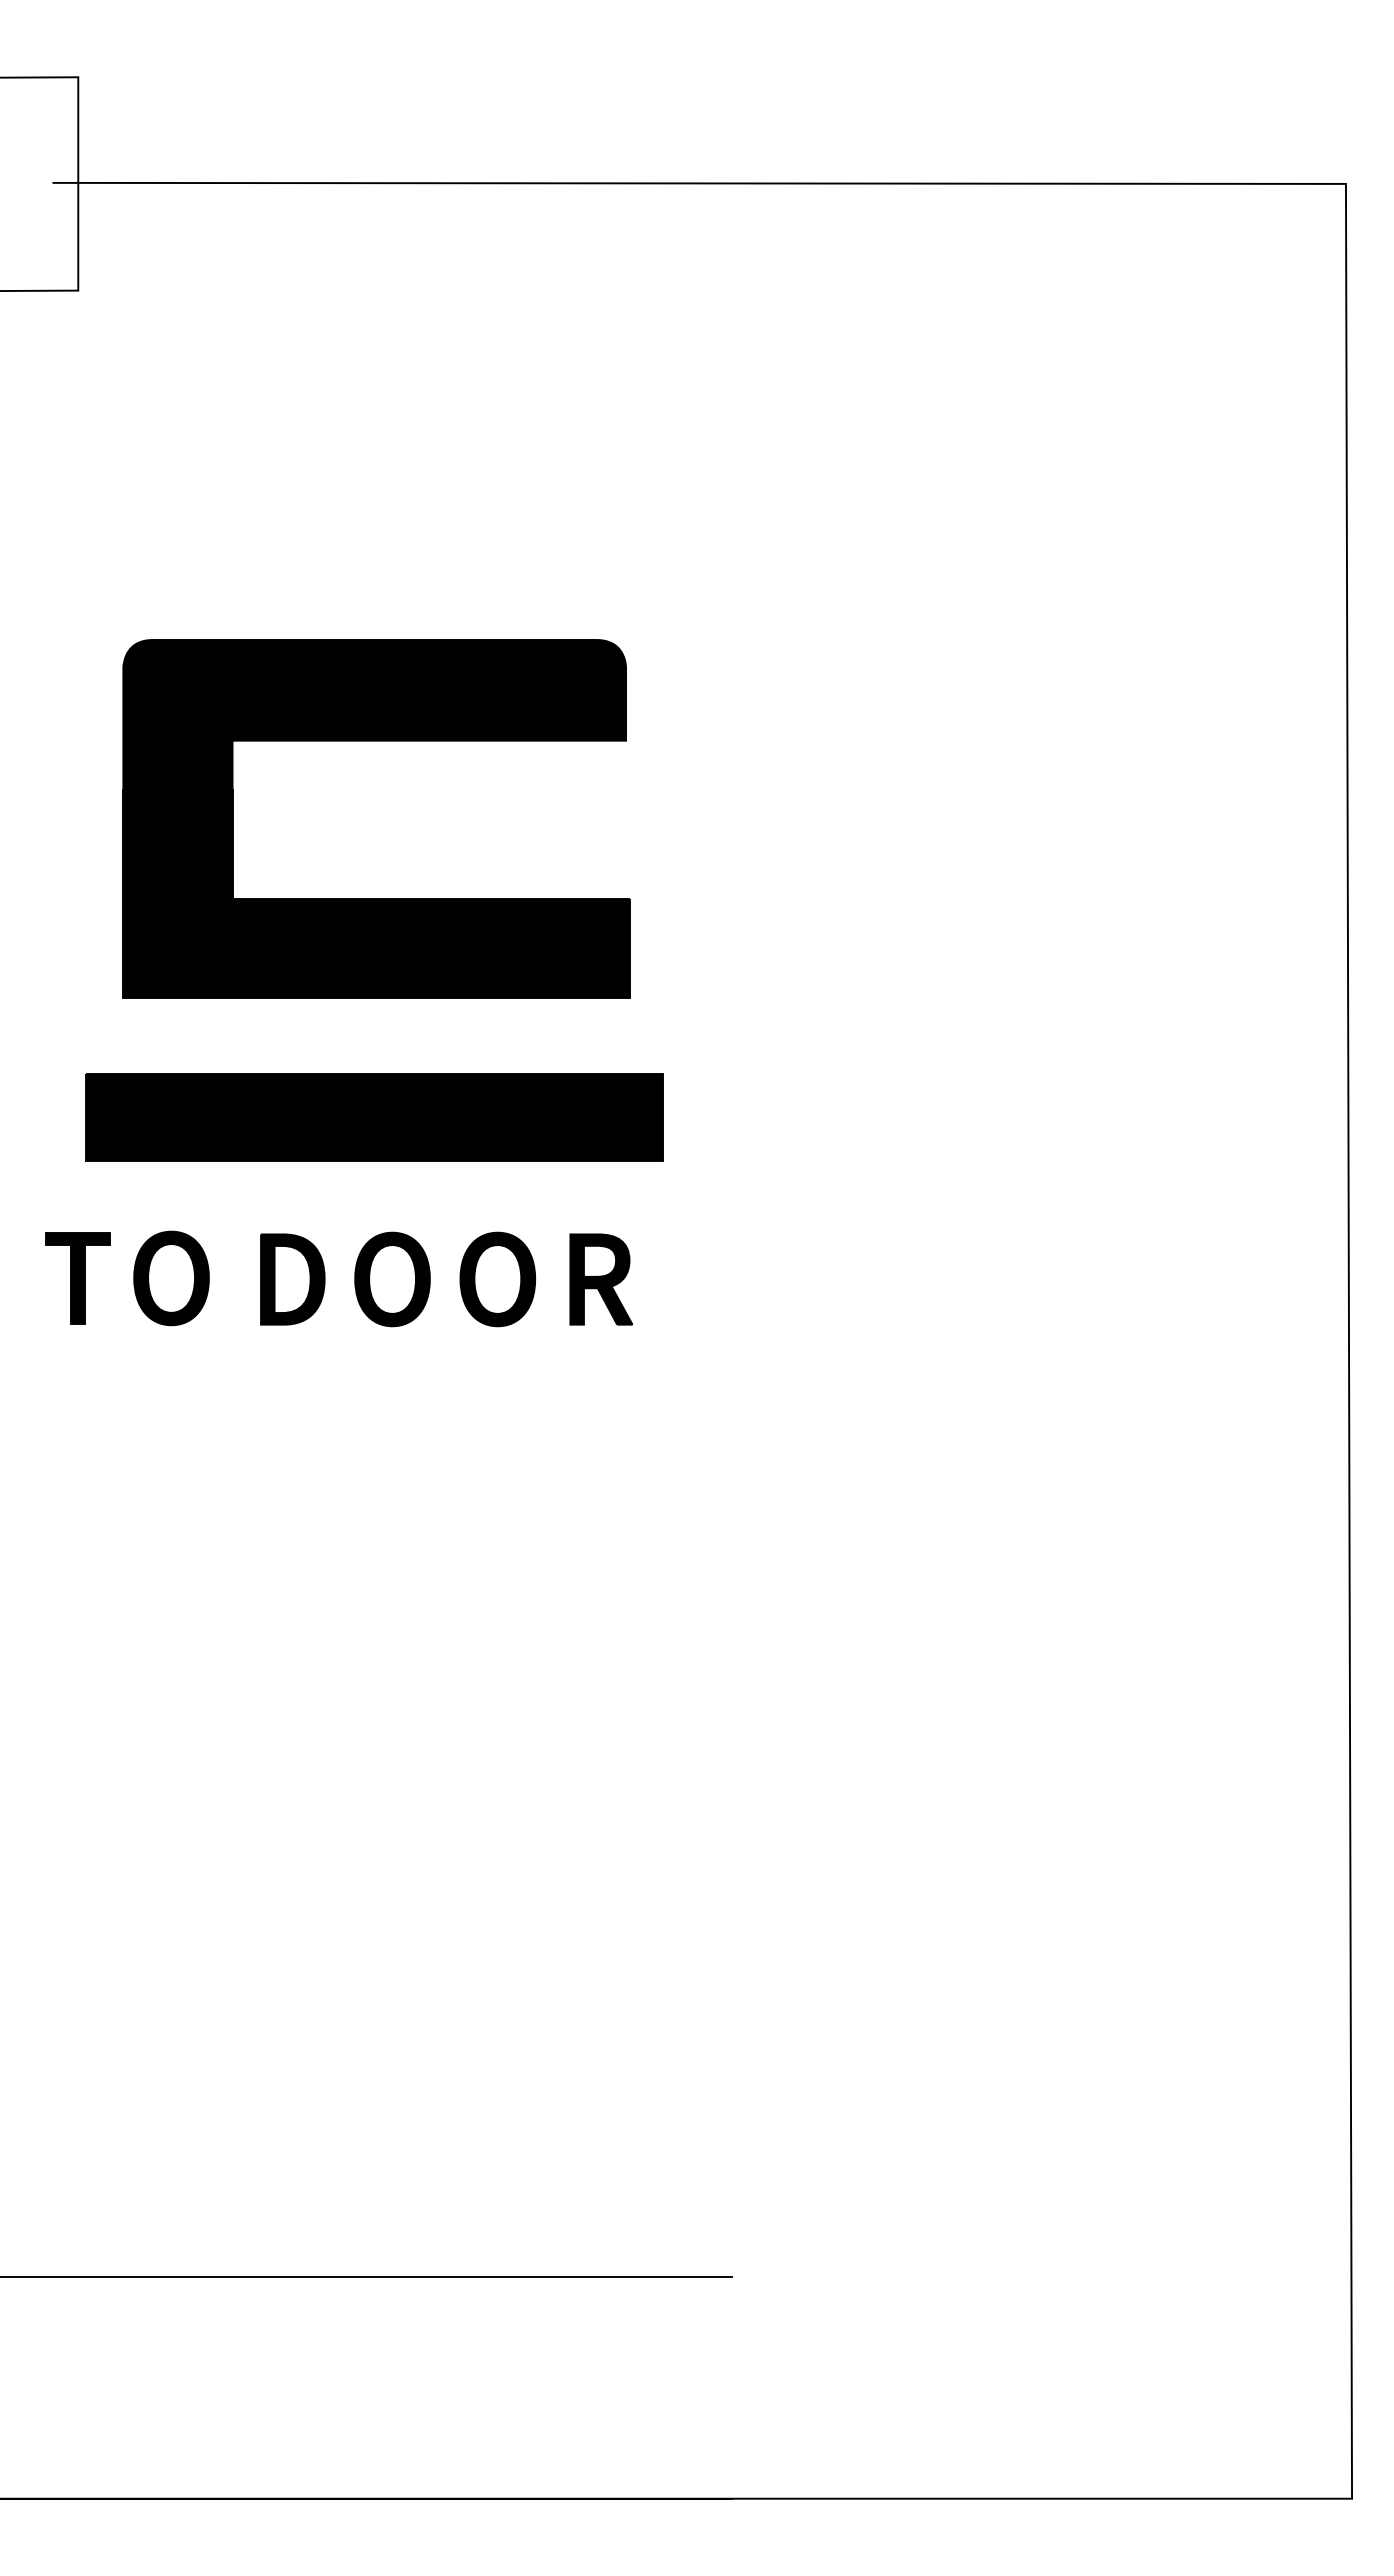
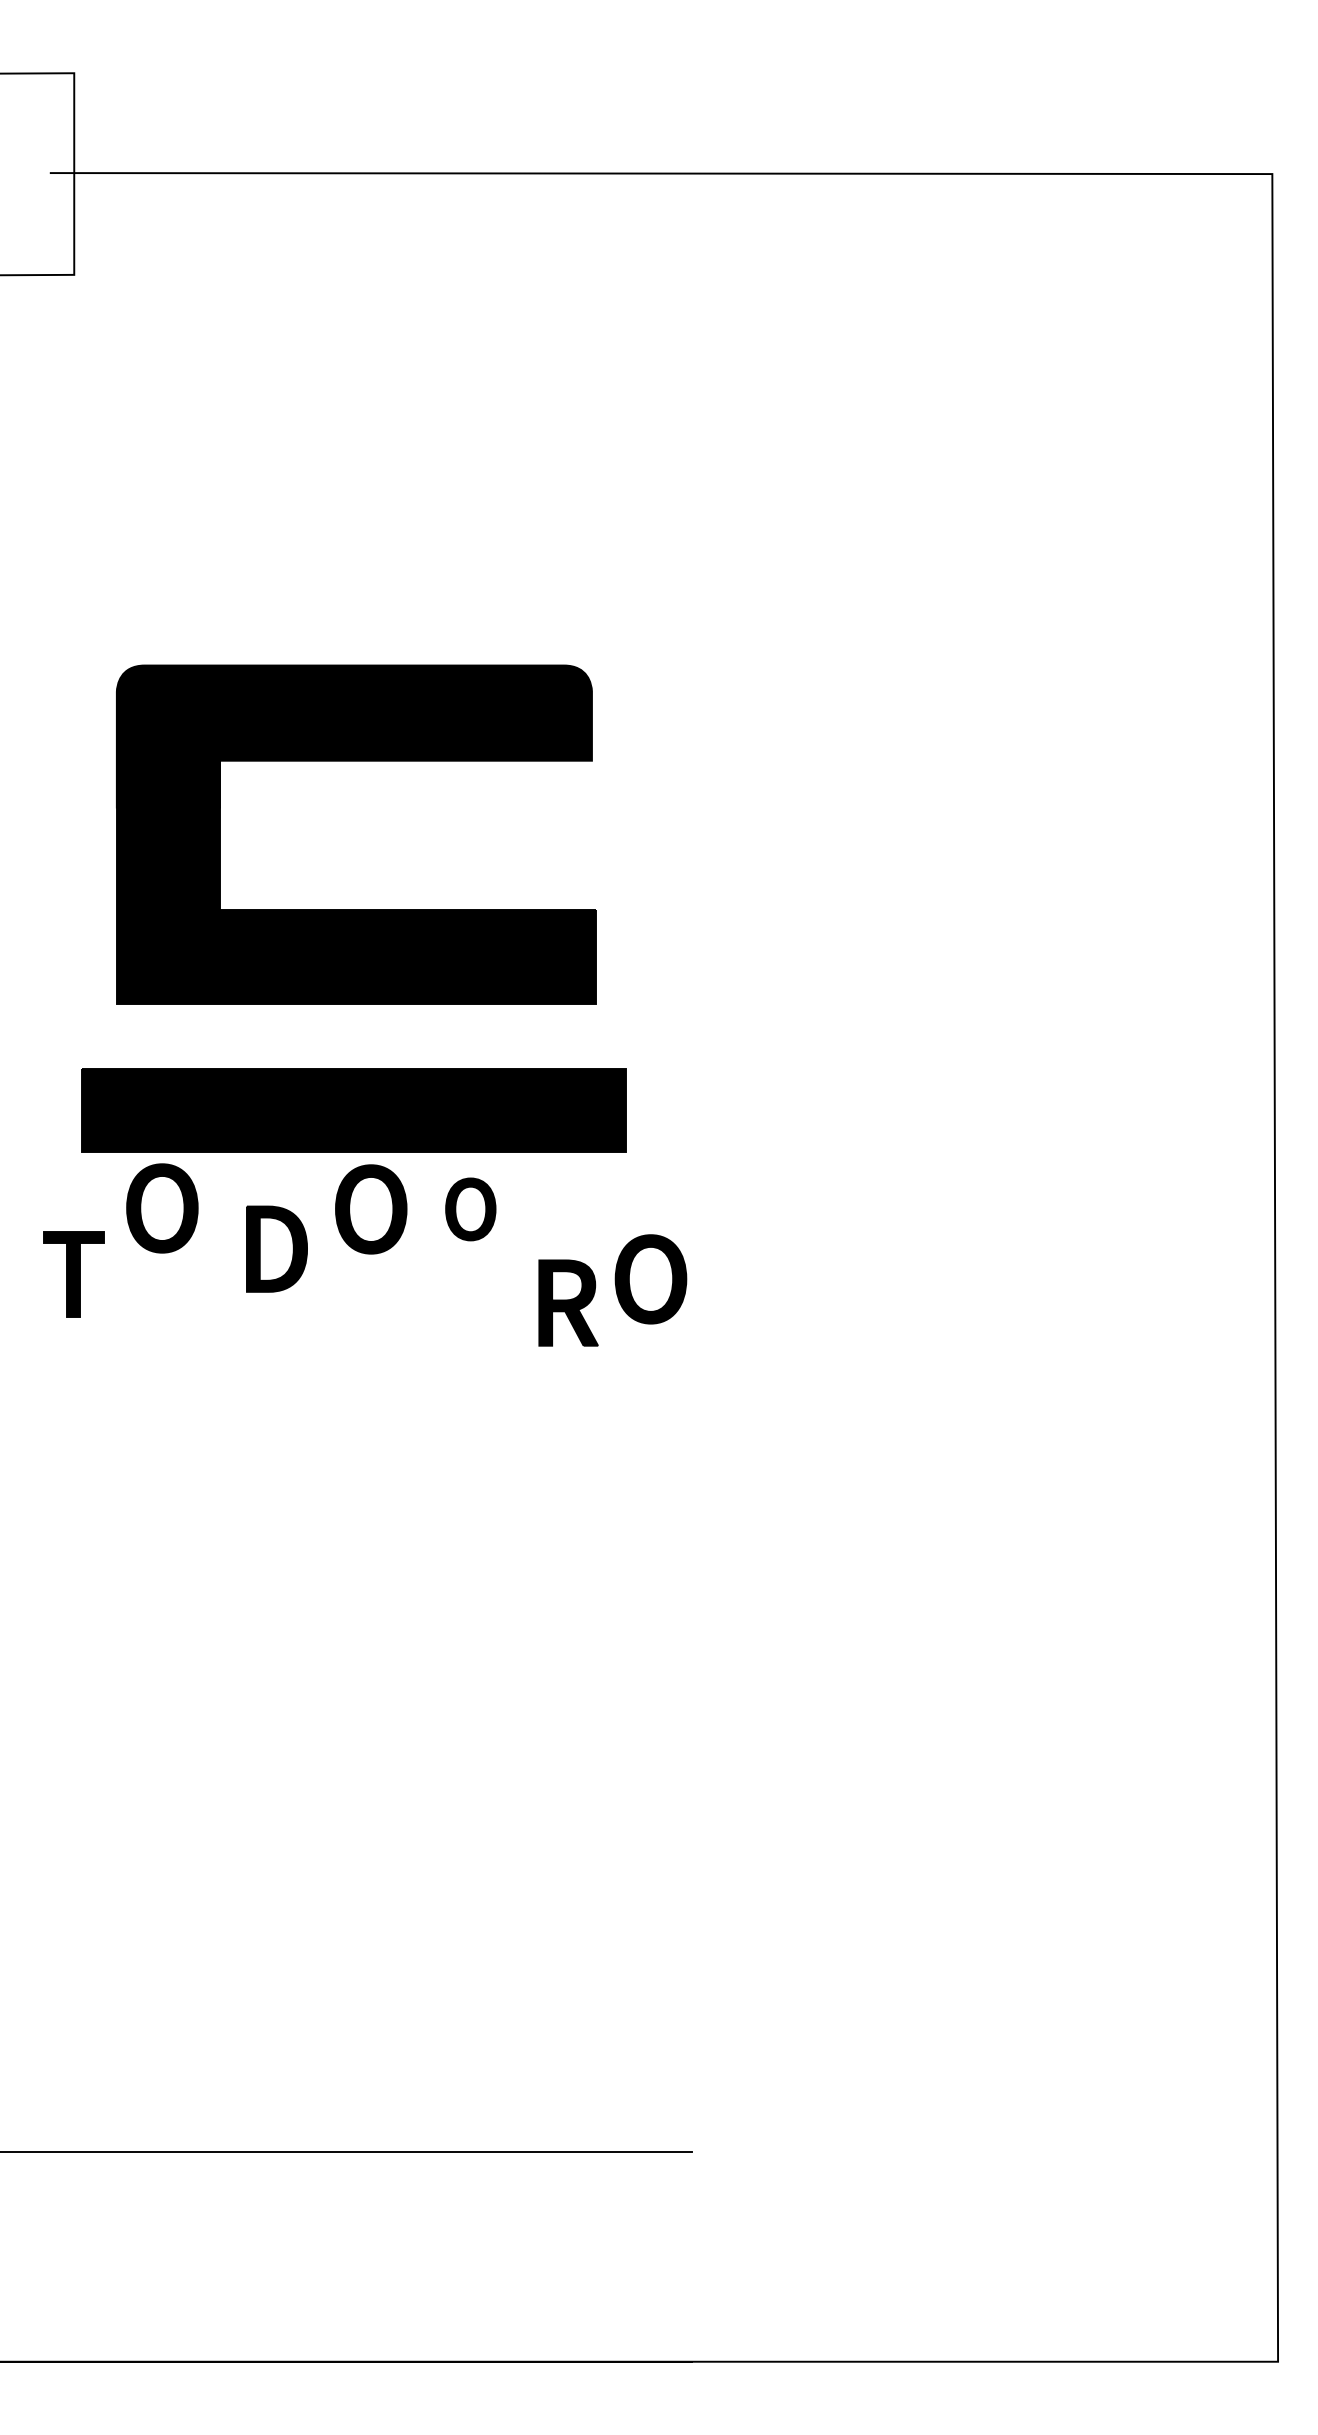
part: (376, 741) -> (356, 761), moved
part: (374, 1117) -> (354, 1110), moved
part: (77, 1278) -> (73, 1274), moved
part: (292, 1279) -> (276, 1249), moved
part: (497, 1279) -> (470, 1209), size x0.7
part: (601, 1279) -> (568, 1303), moved
part: (688, 1353) -> (650, 1279), added

